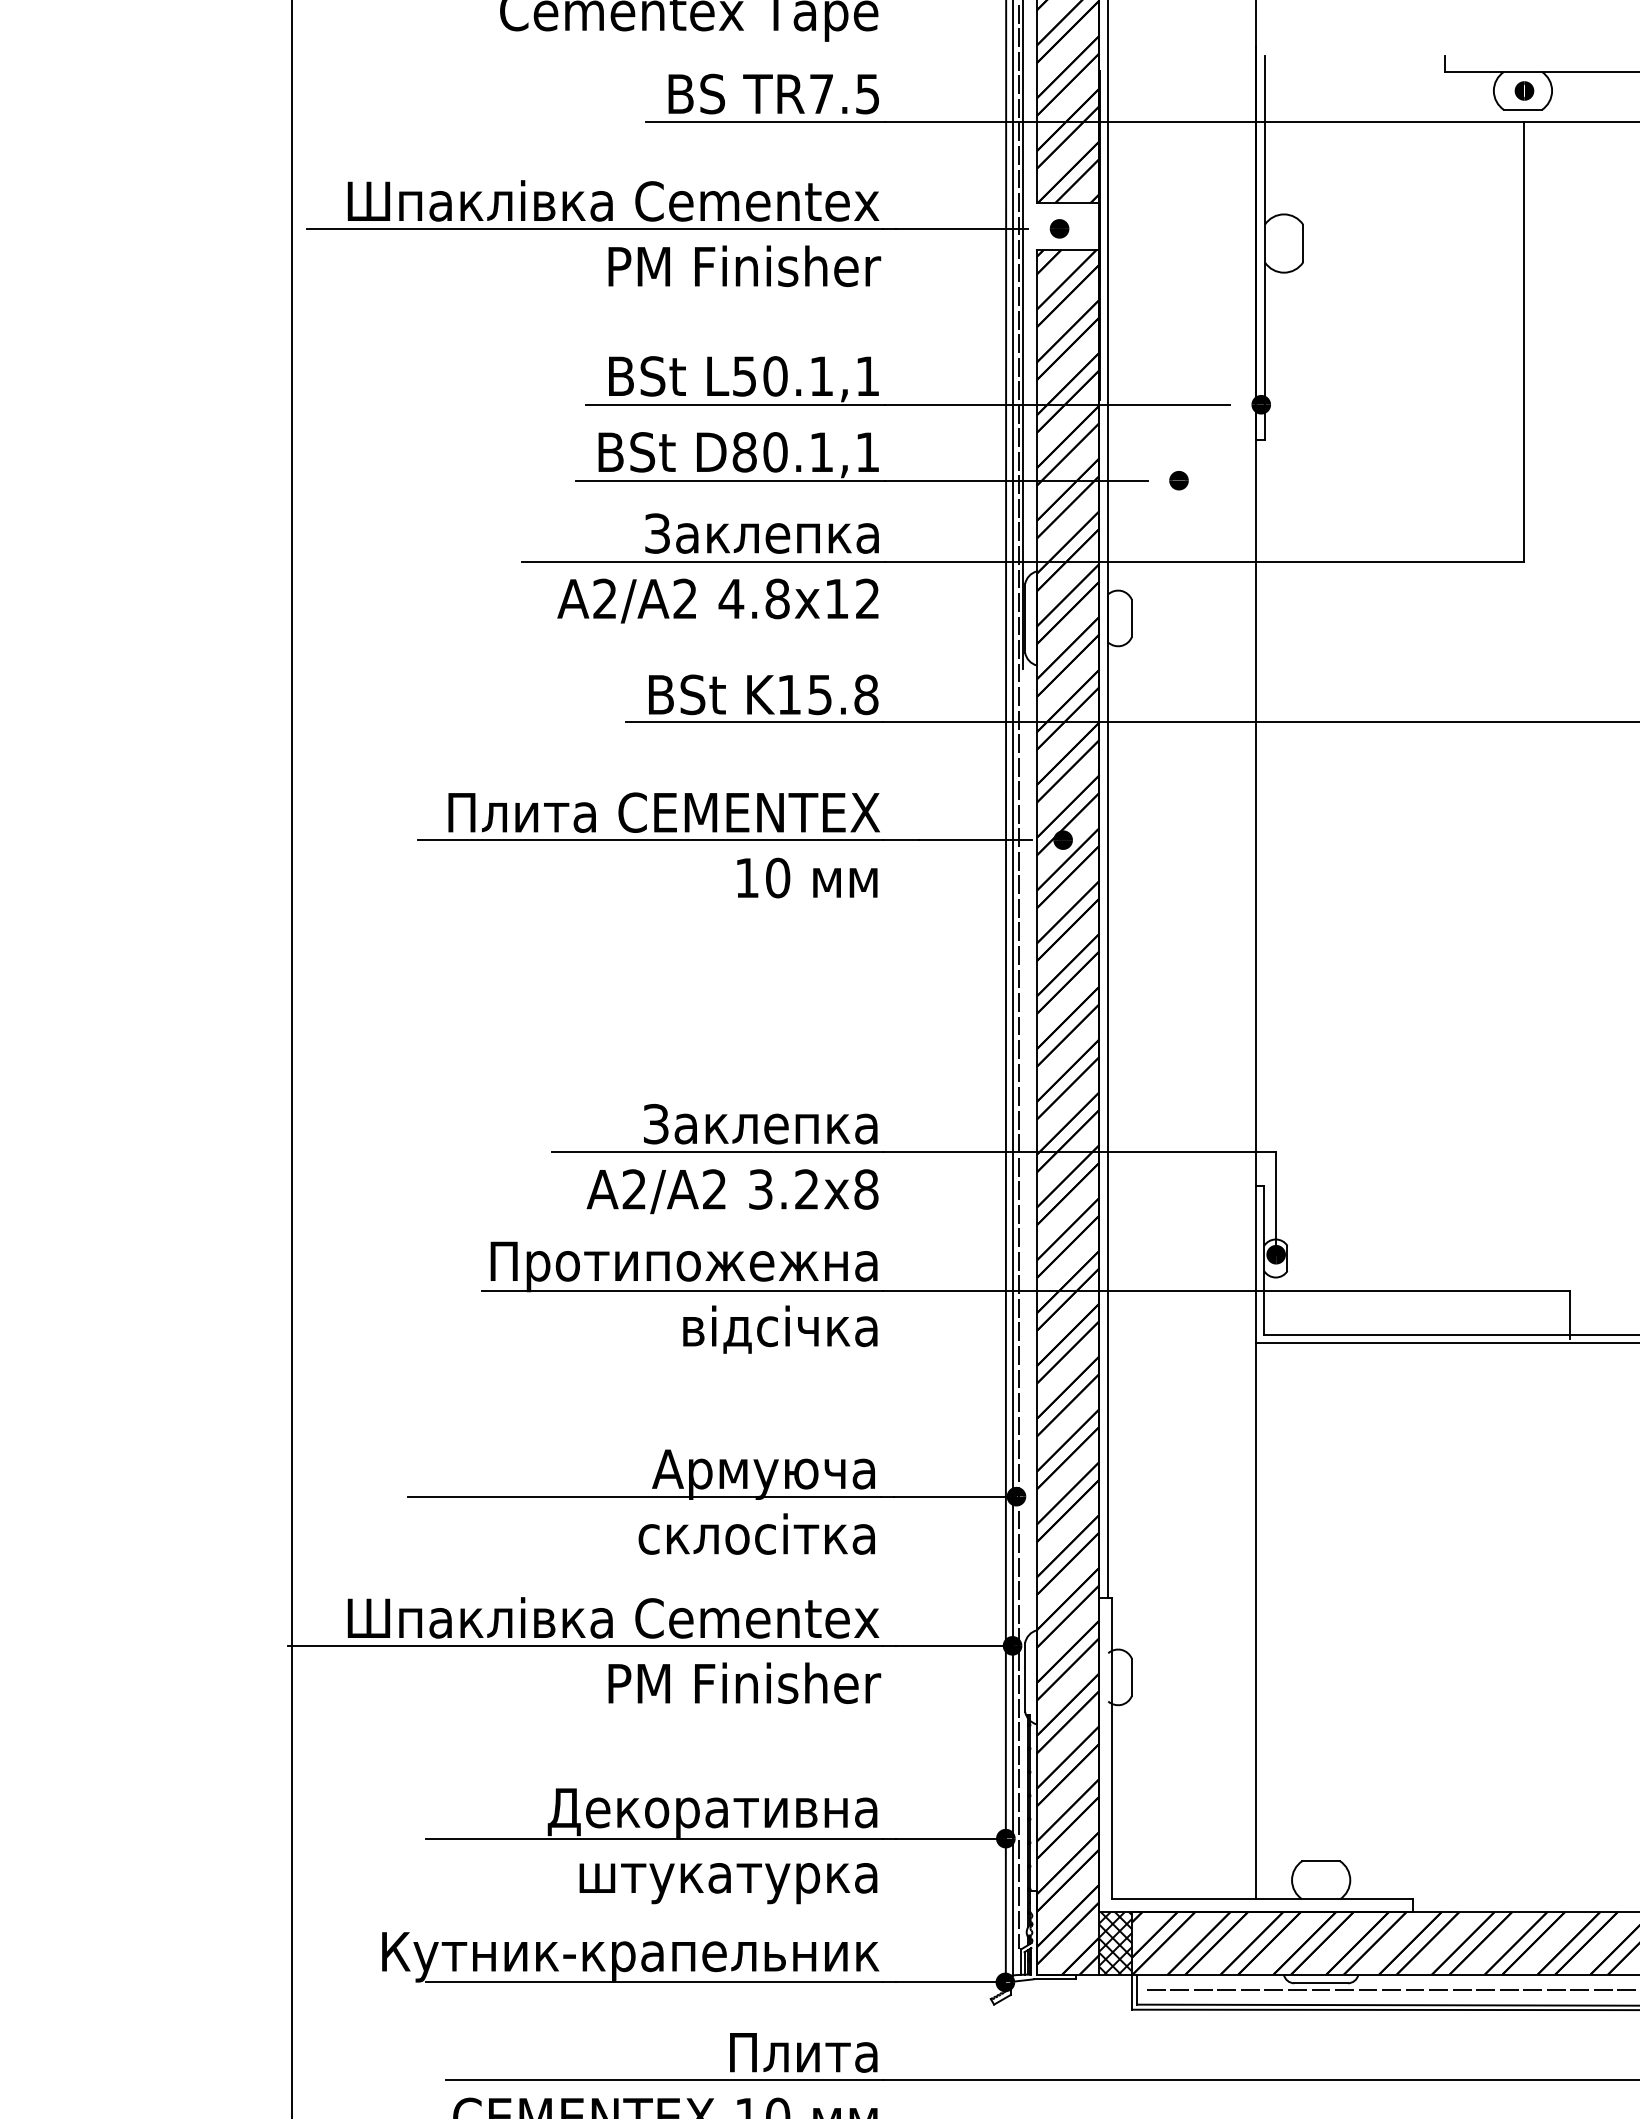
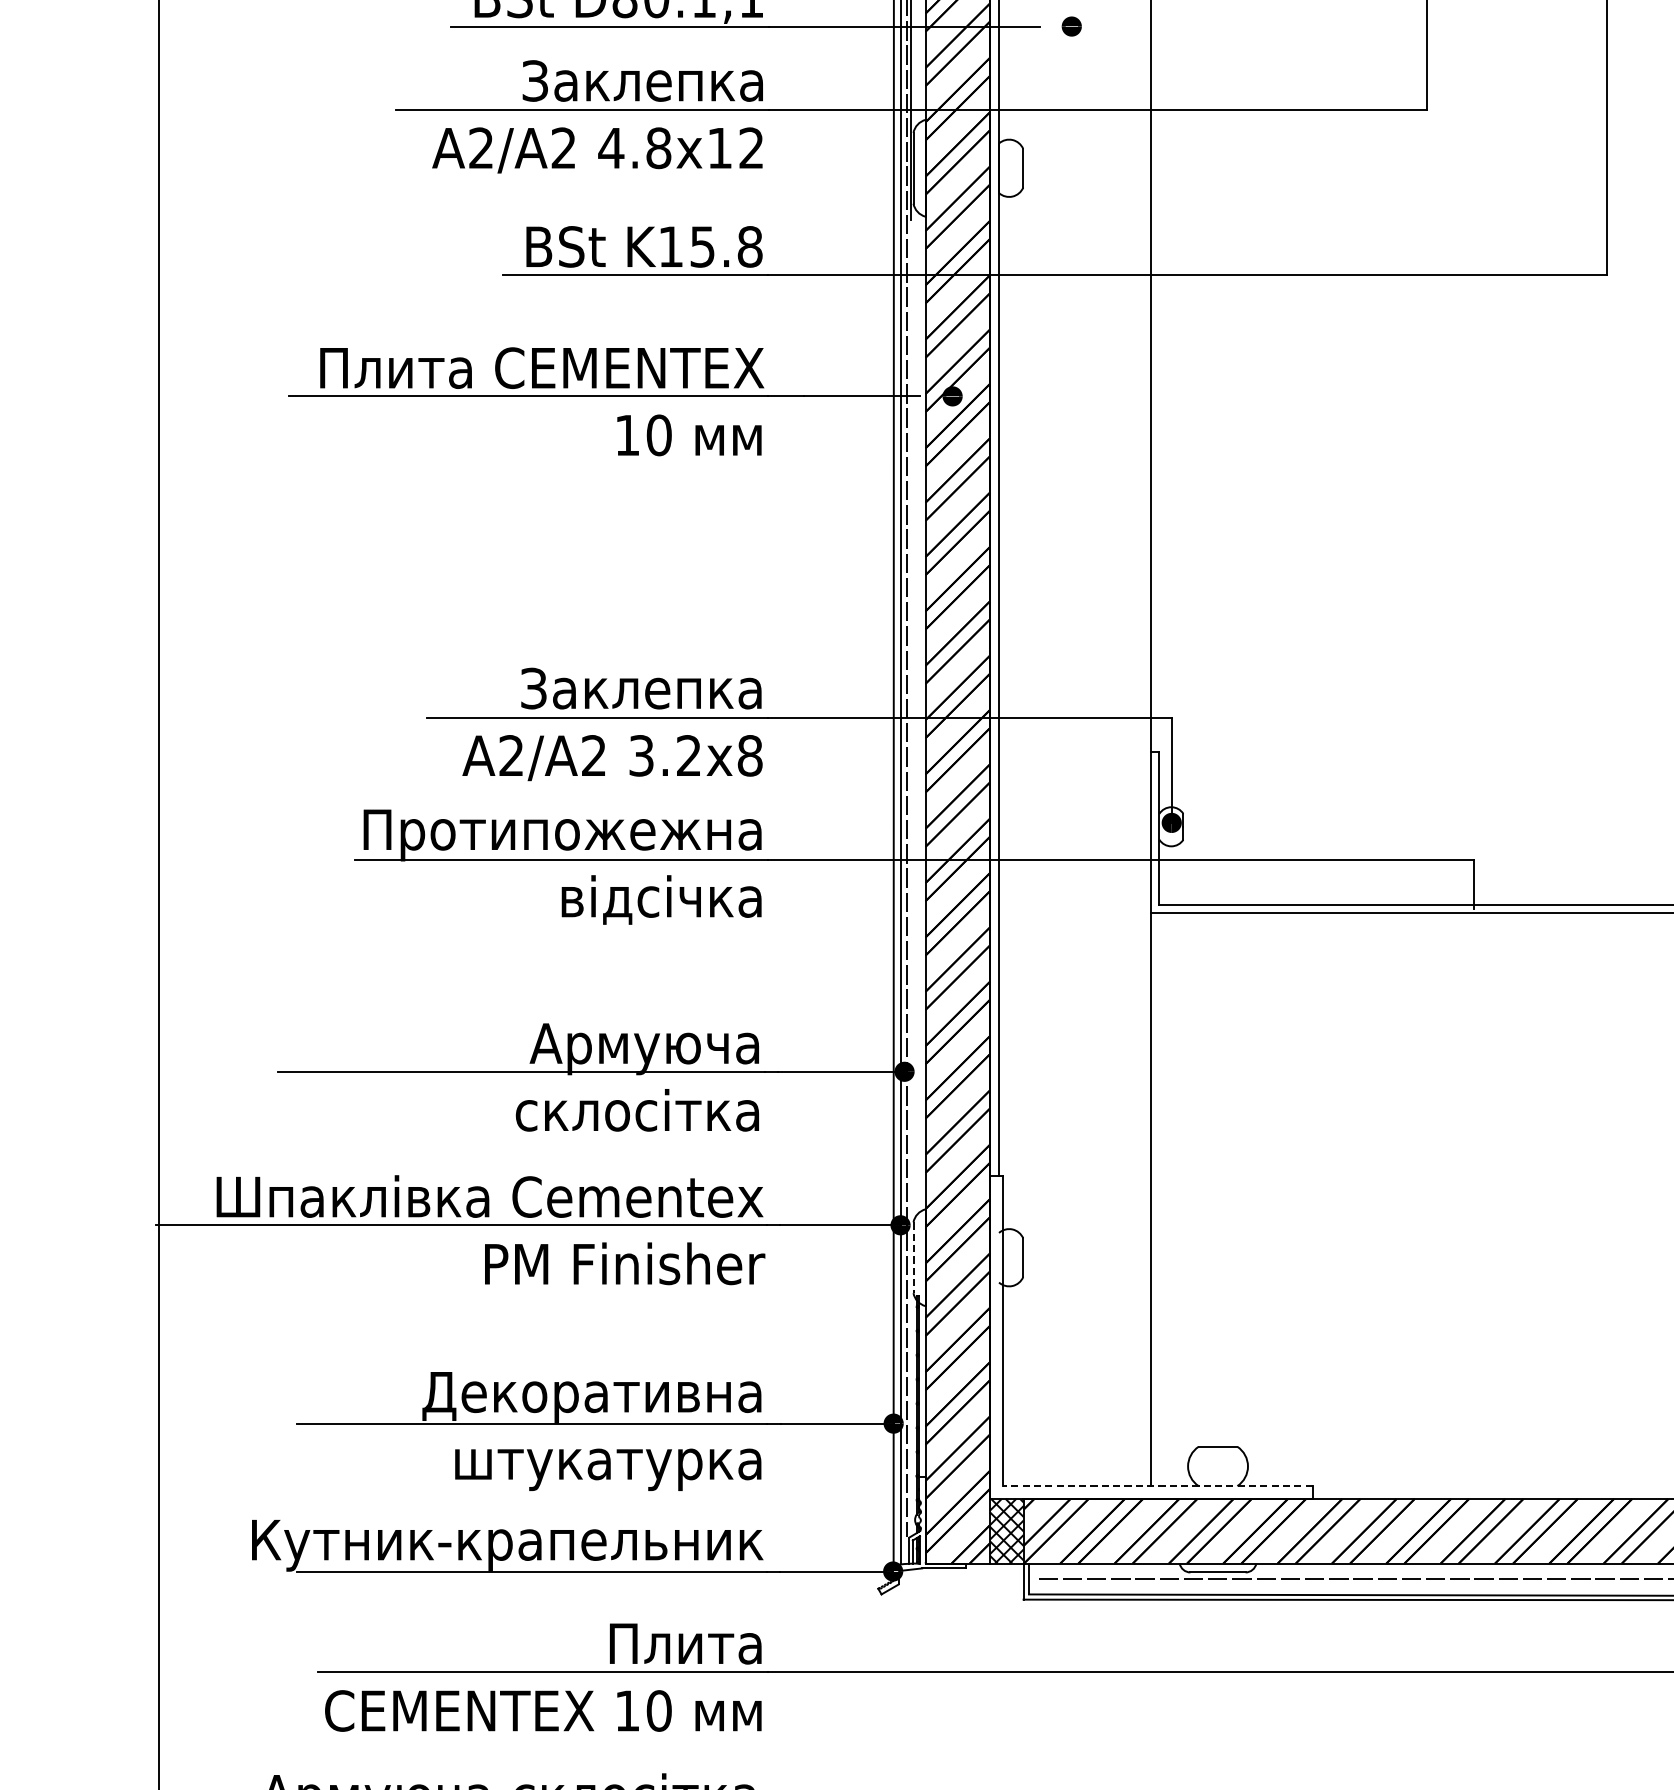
line: (1025, 1677) -> (913, 1257), solid -> dashed
line: (1262, 1899) -> (1157, 1486), solid -> dashed

